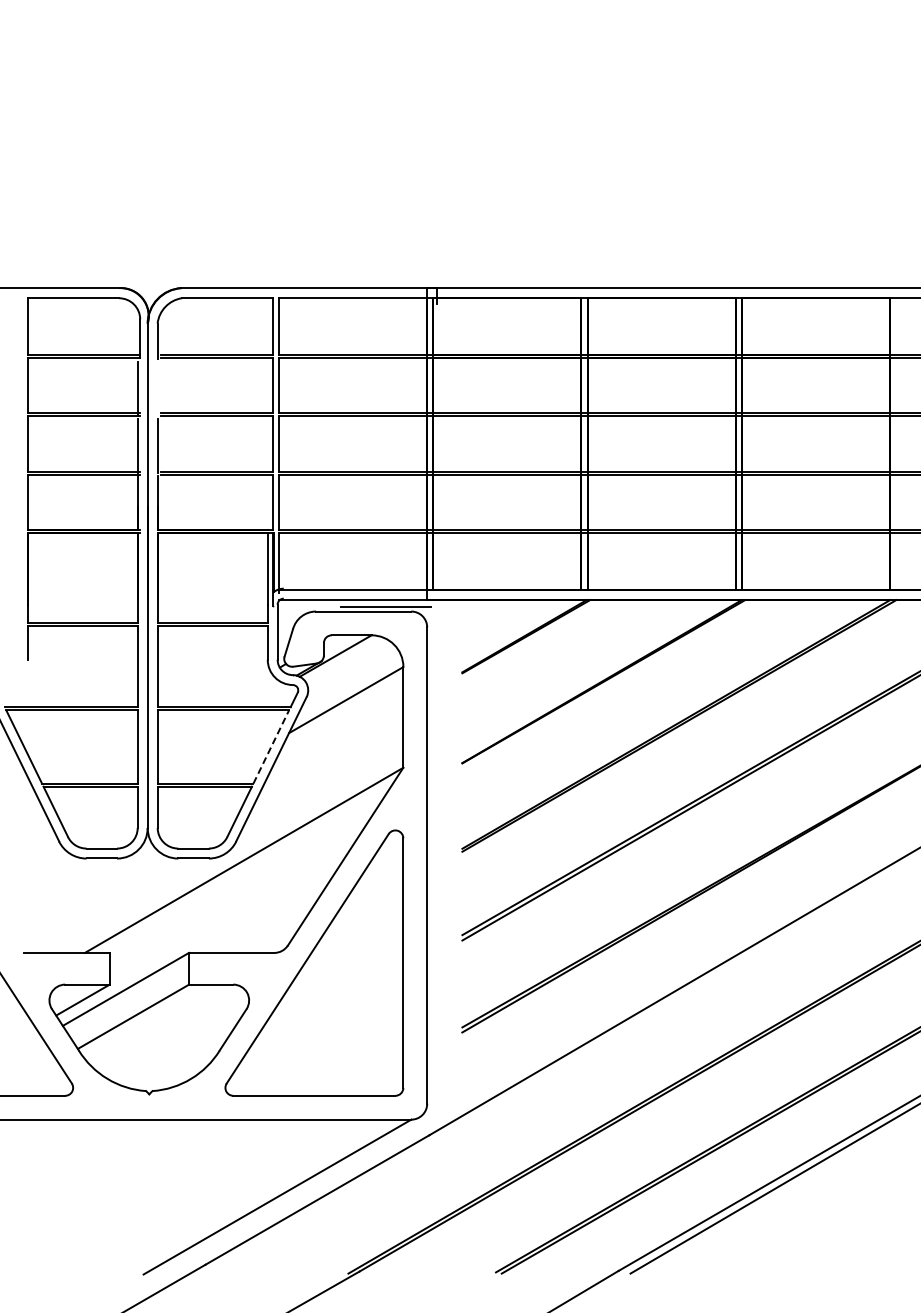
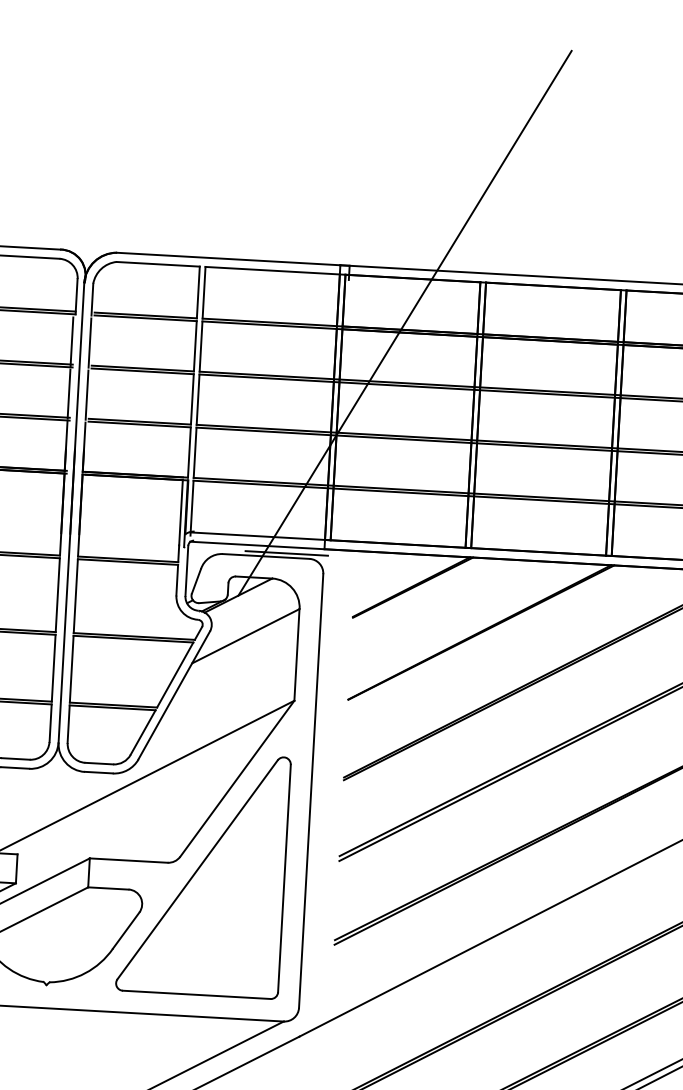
line: (501, 347) -> (405, 323), added
line: (157, 388) -> (89, 342), added
line: (271, 746) -> (175, 674), dashed -> solid

